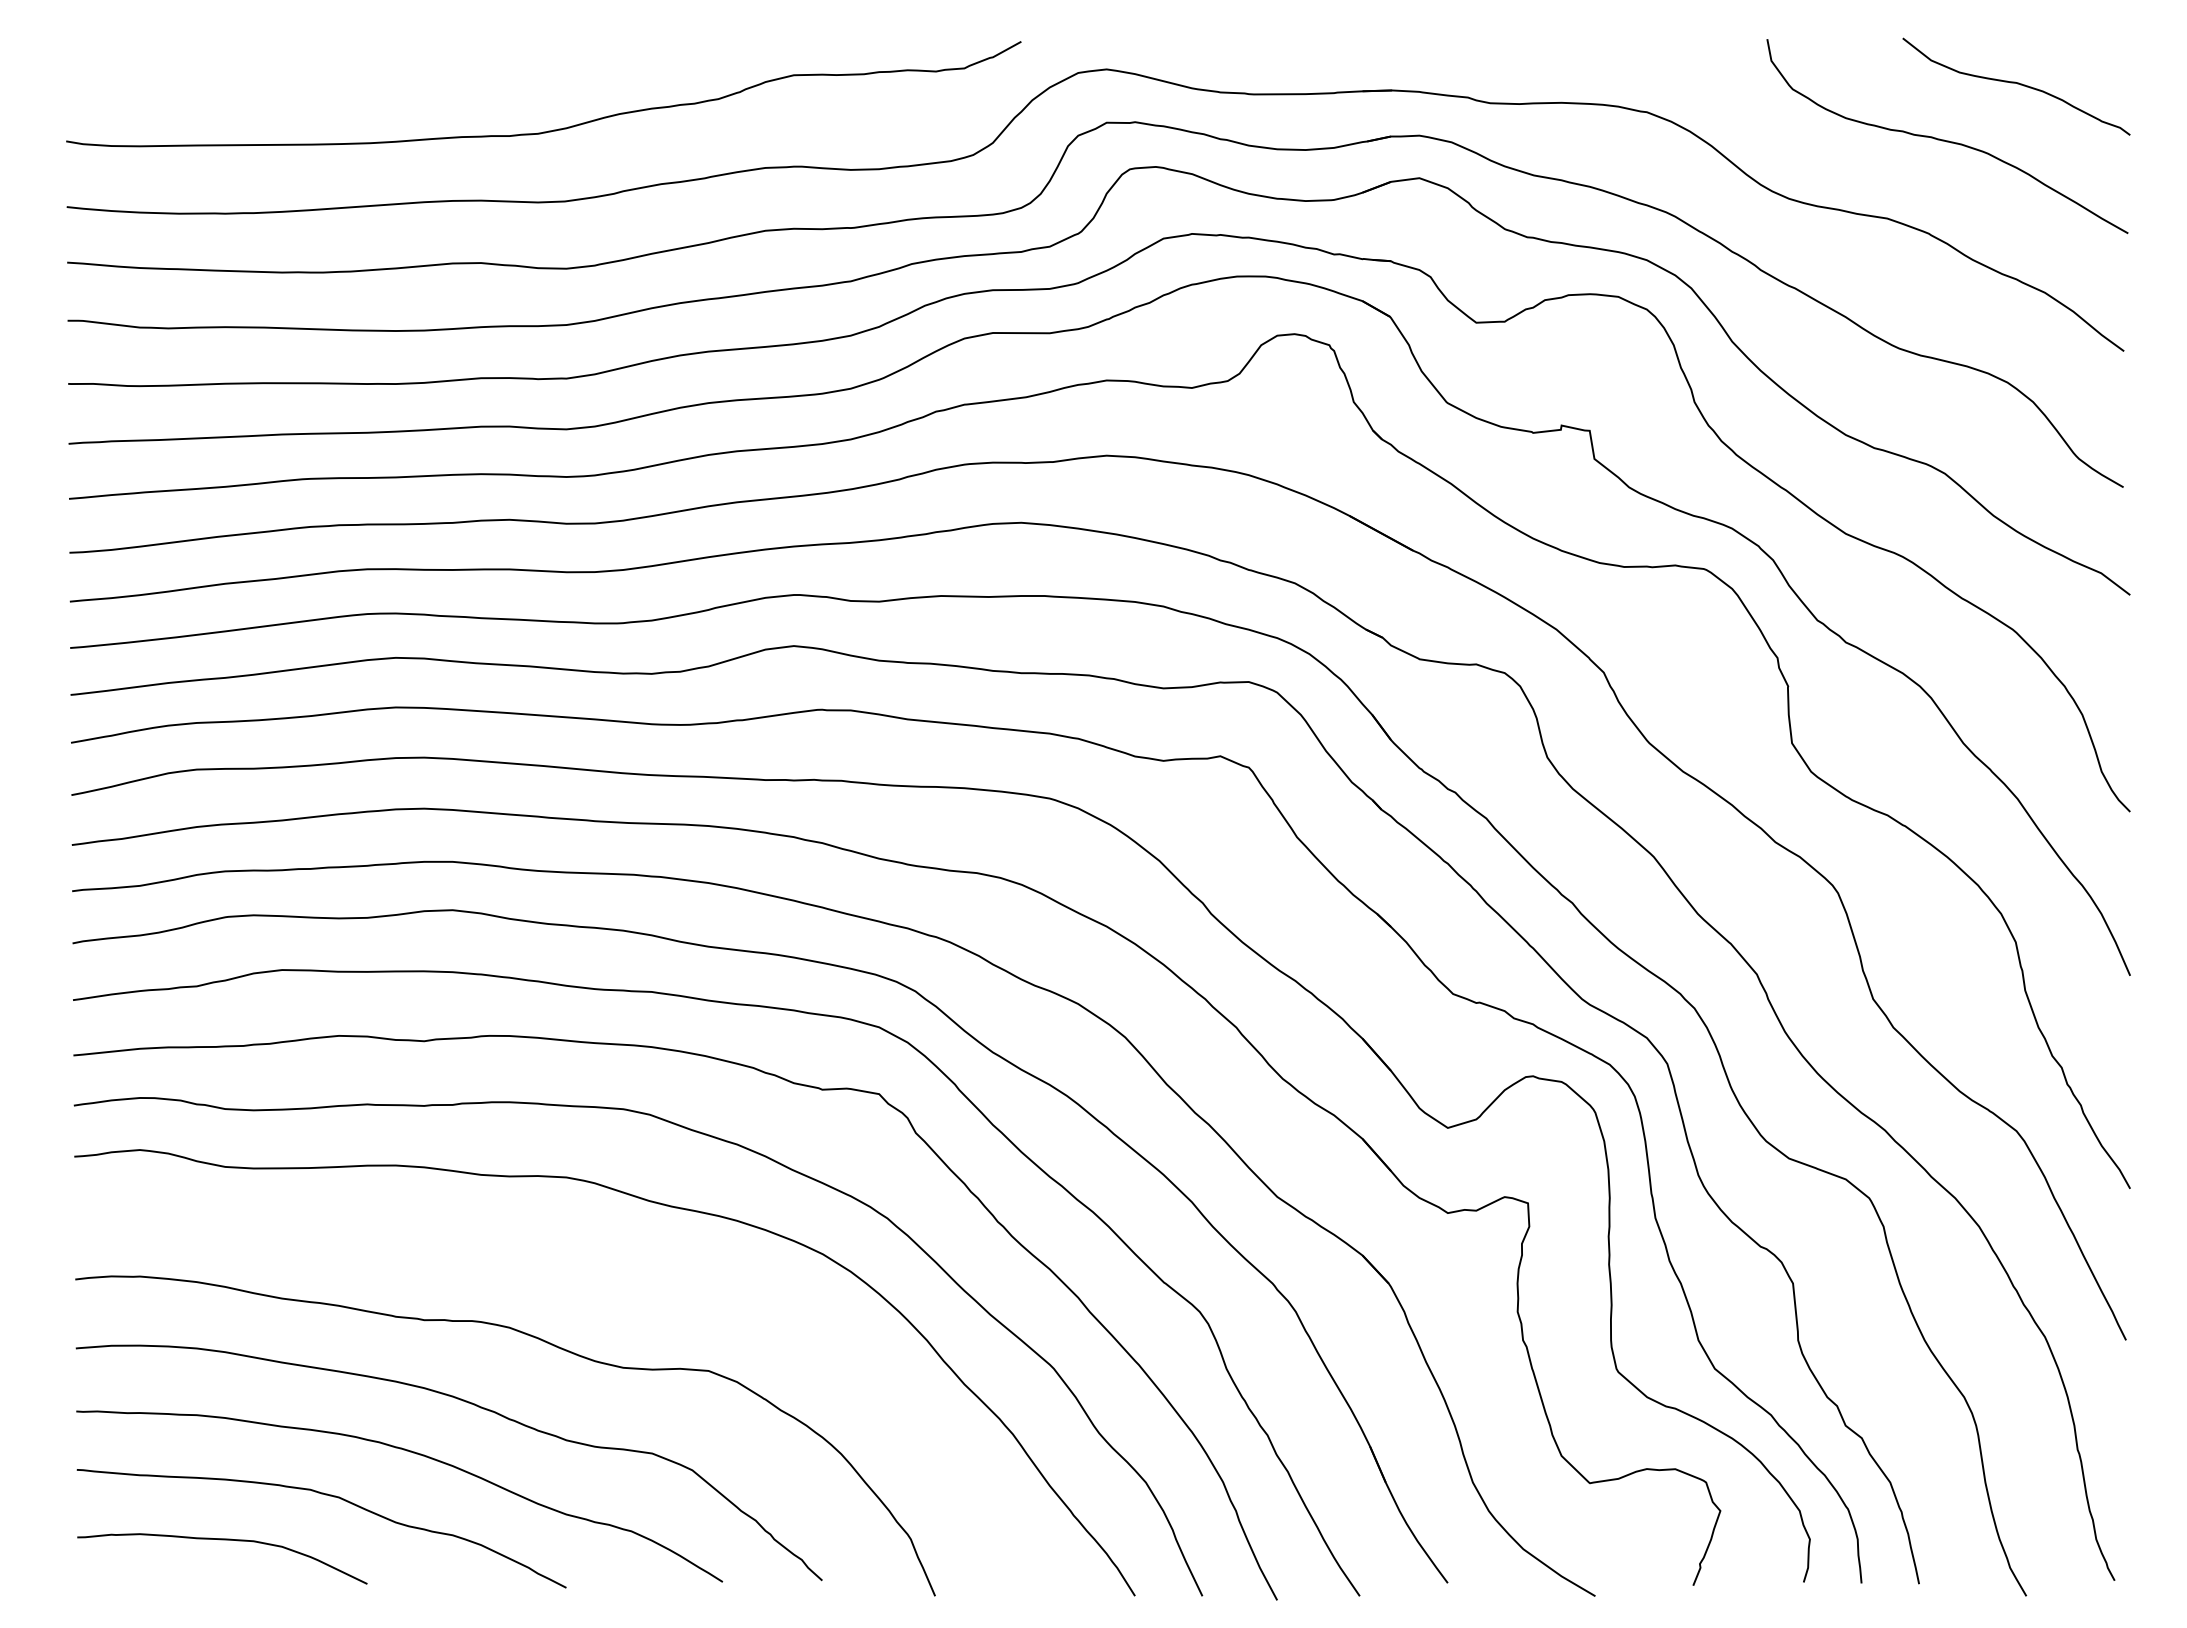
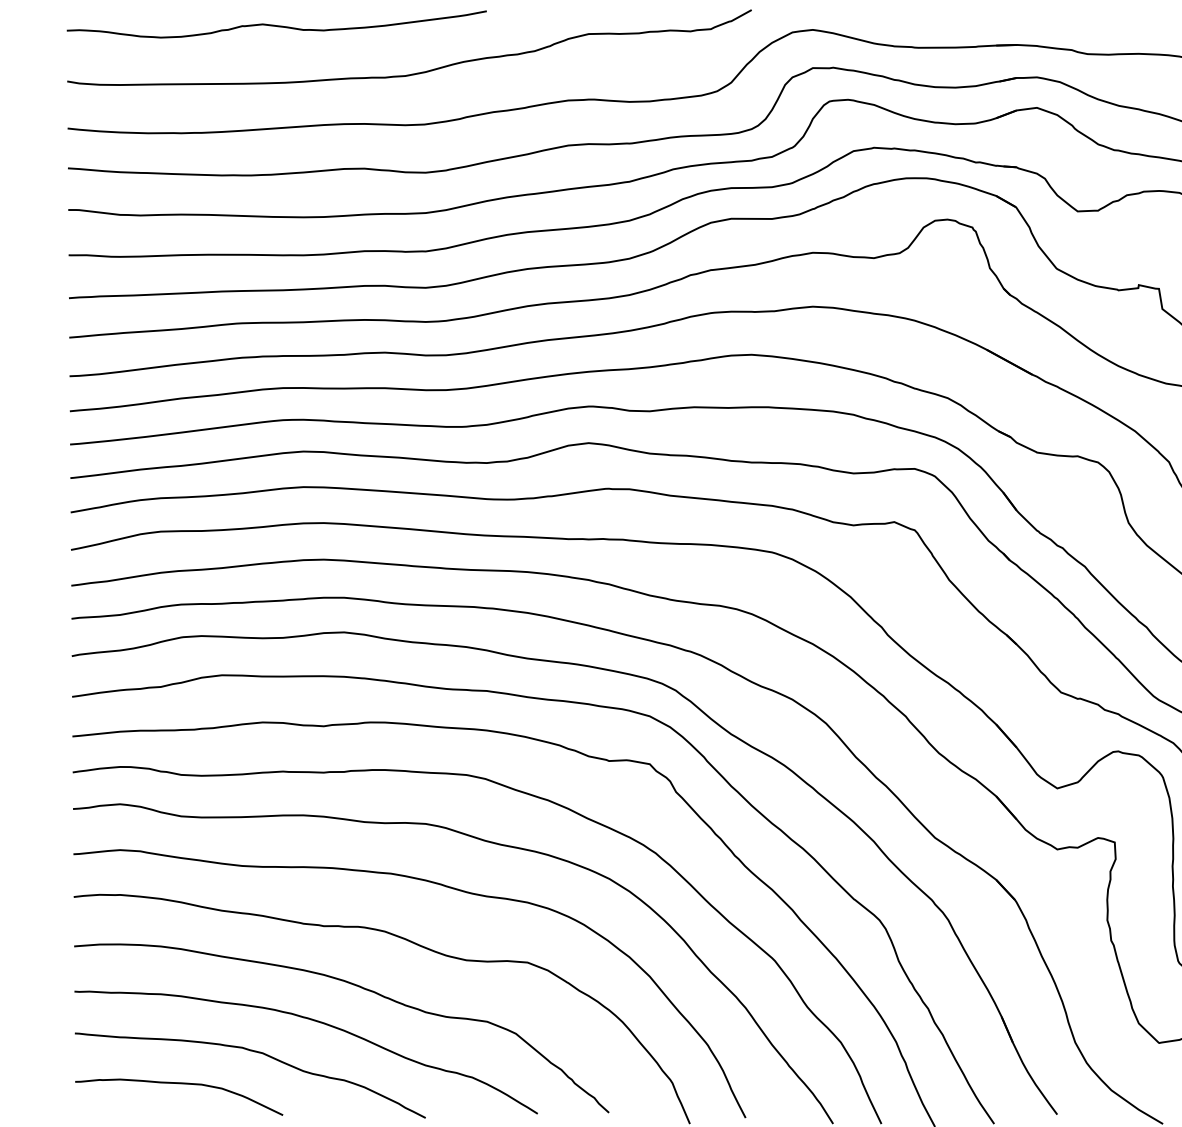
curve: (358, 63) -> (276, 25), added
curve: (584, 1262) -> (438, 884), added

